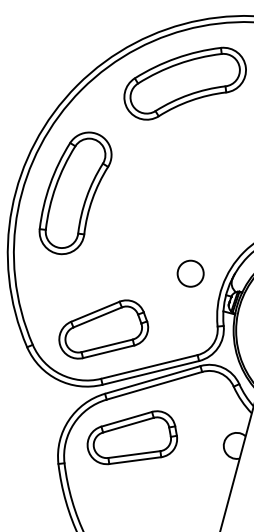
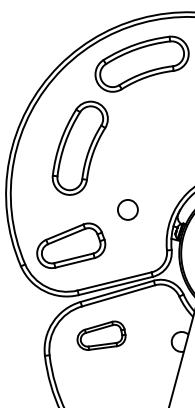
part: (75, 193) -> (80, 148), moved
circle: (190, 273) -> (127, 209), moved
part: (103, 329) -> (71, 245), moved
part: (131, 437) -> (100, 335), size x0.7

